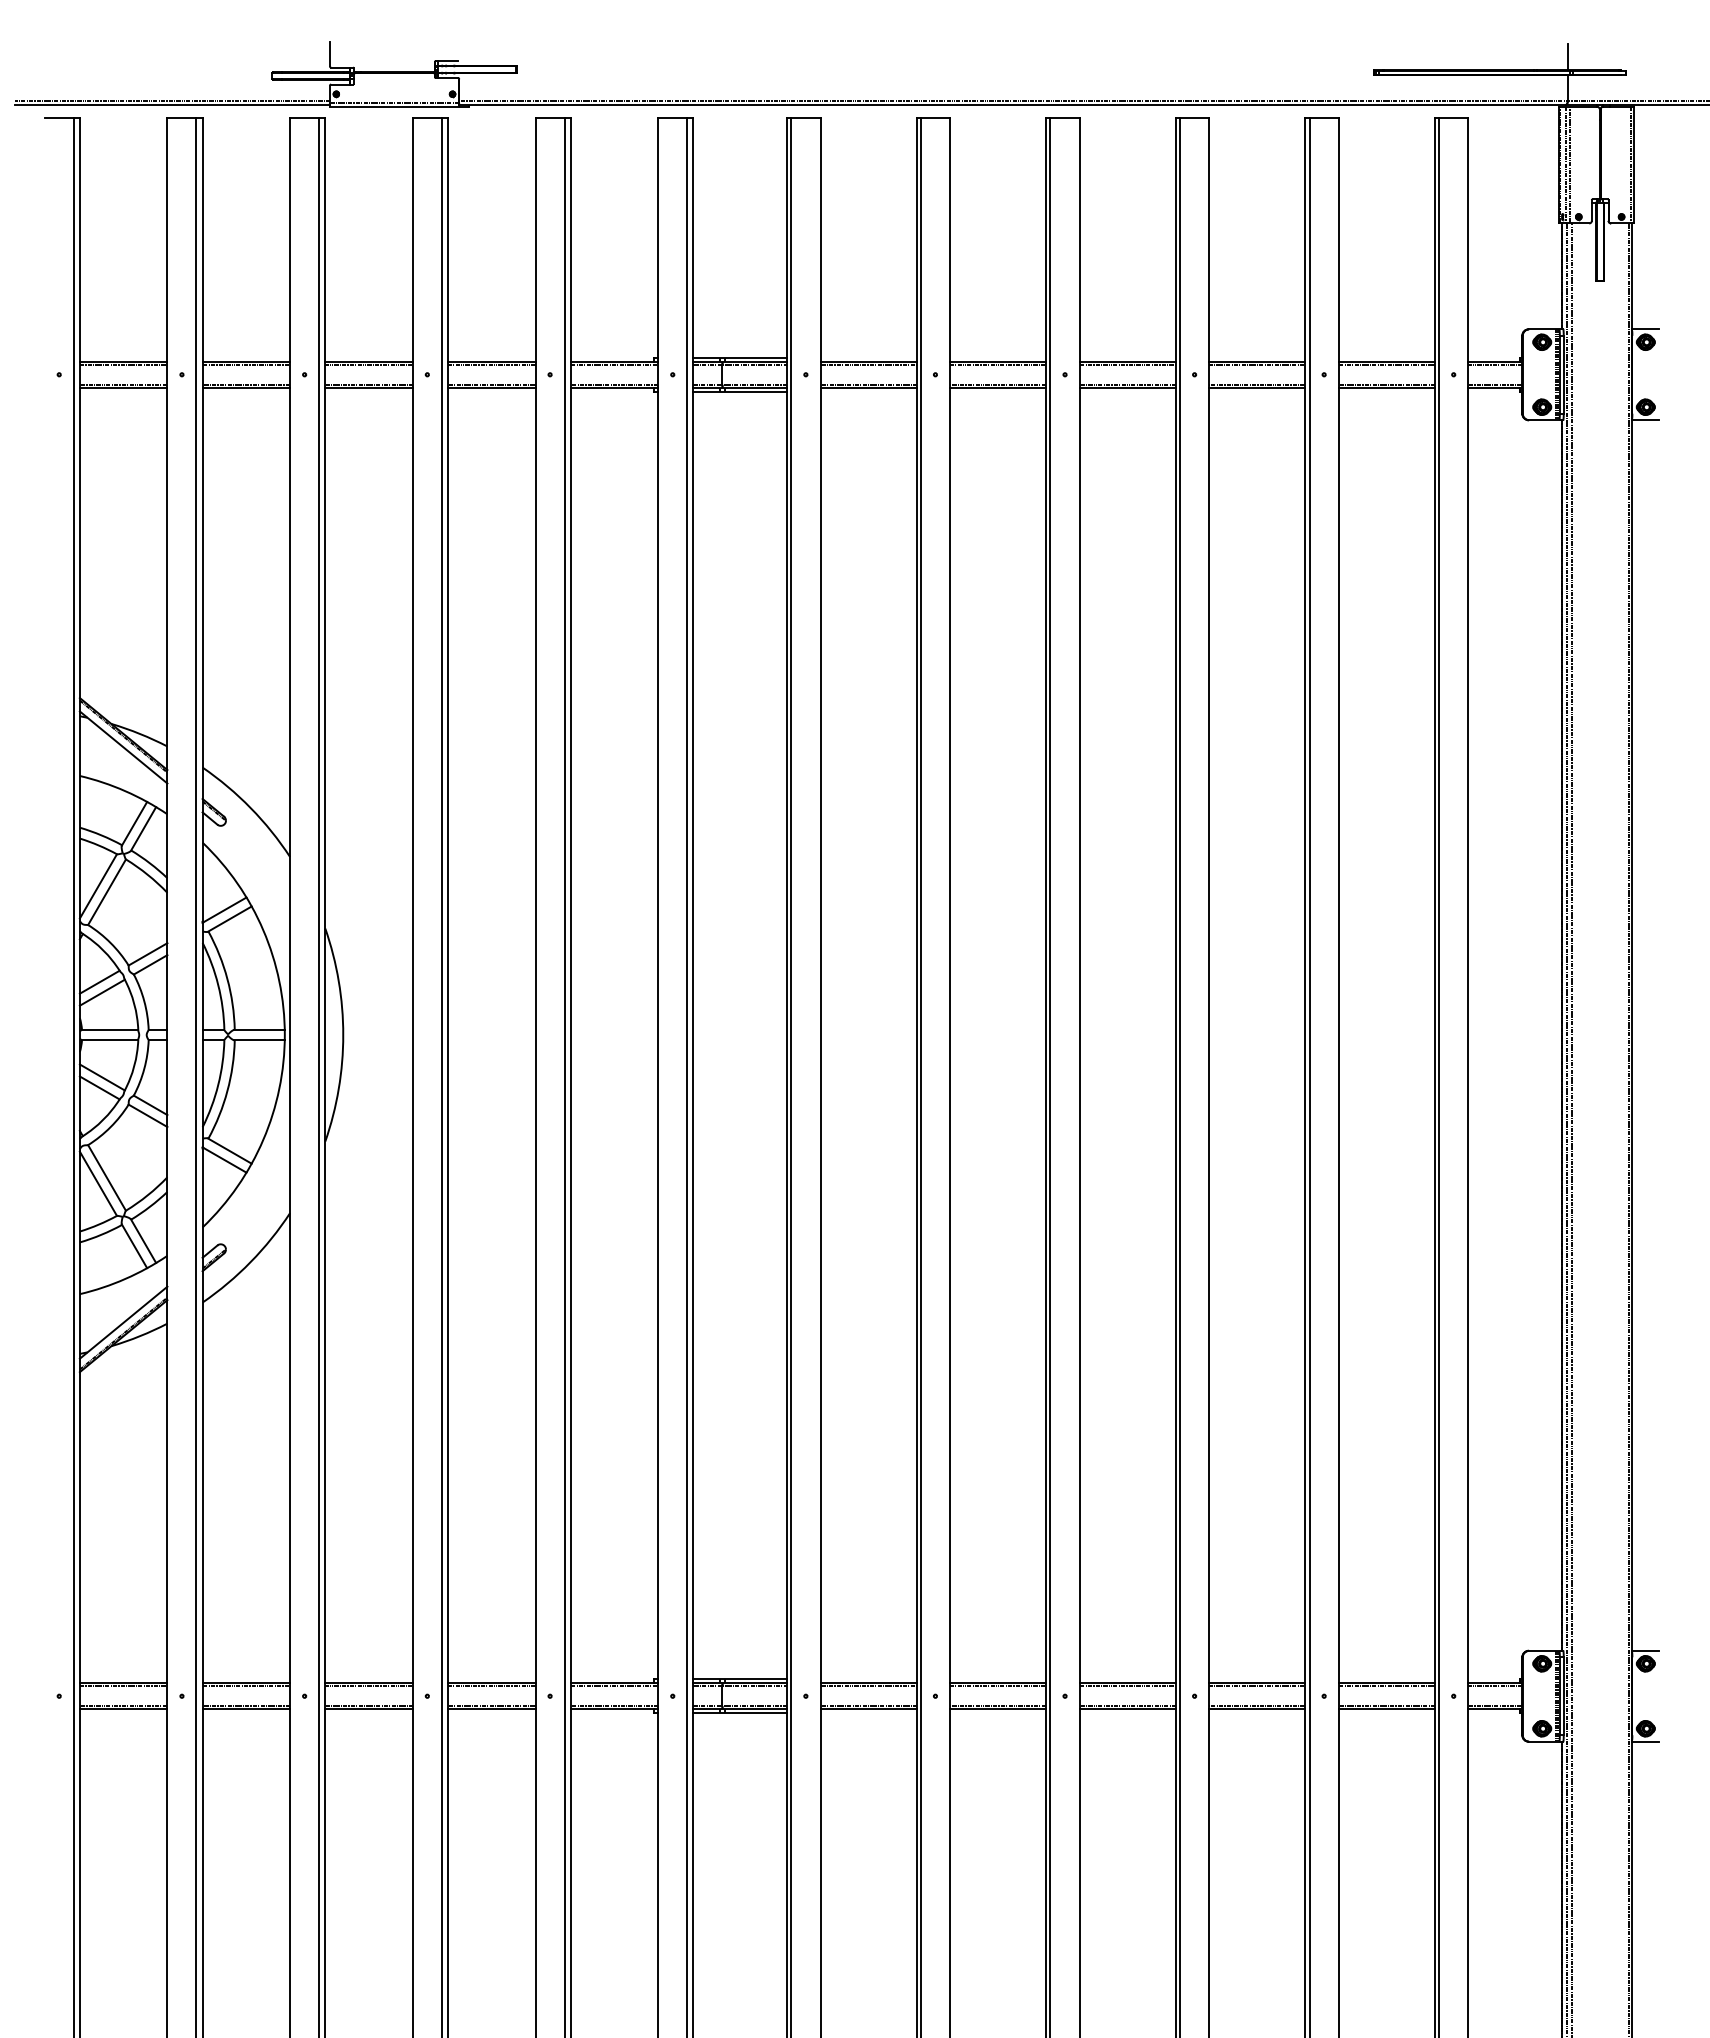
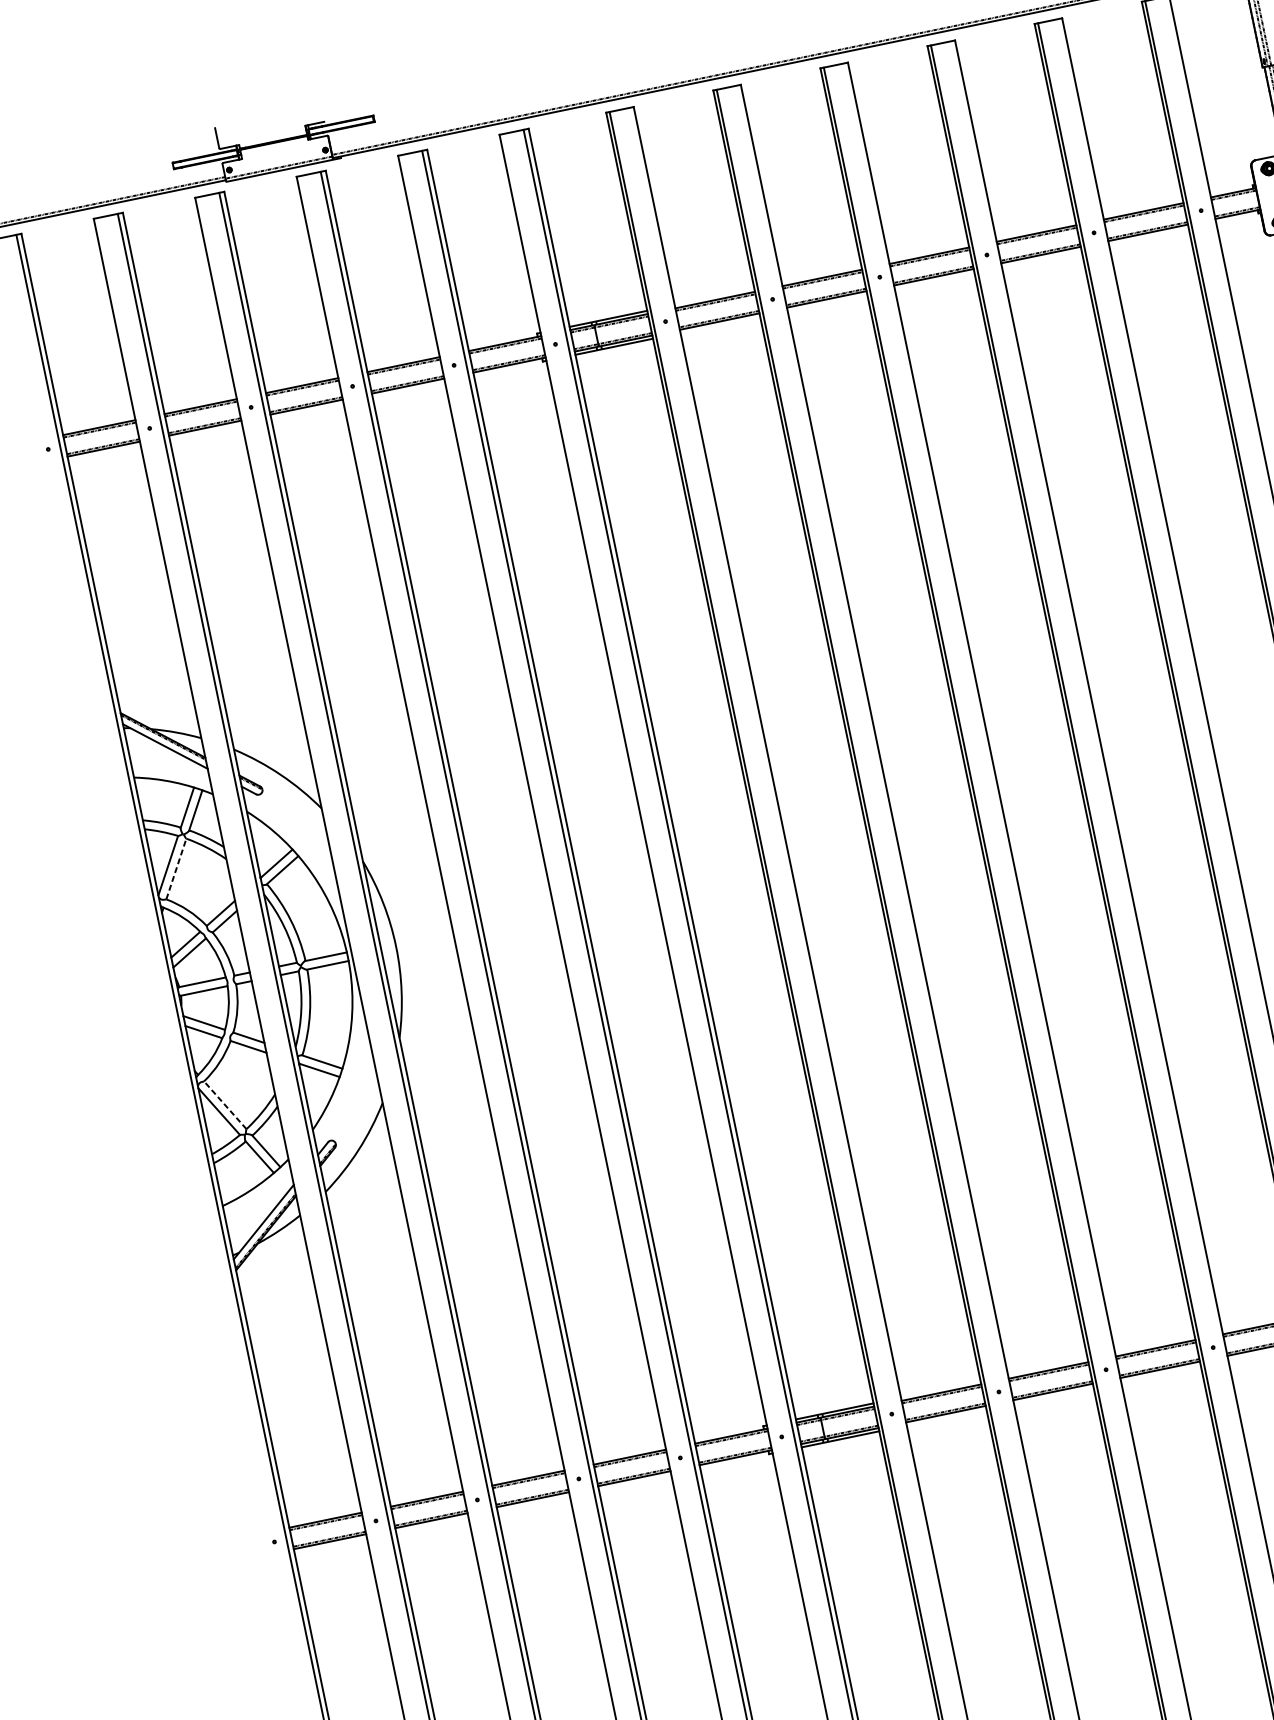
line: (107, 892) -> (176, 869), solid -> dashed
line: (107, 1177) -> (225, 1104), solid -> dashed

